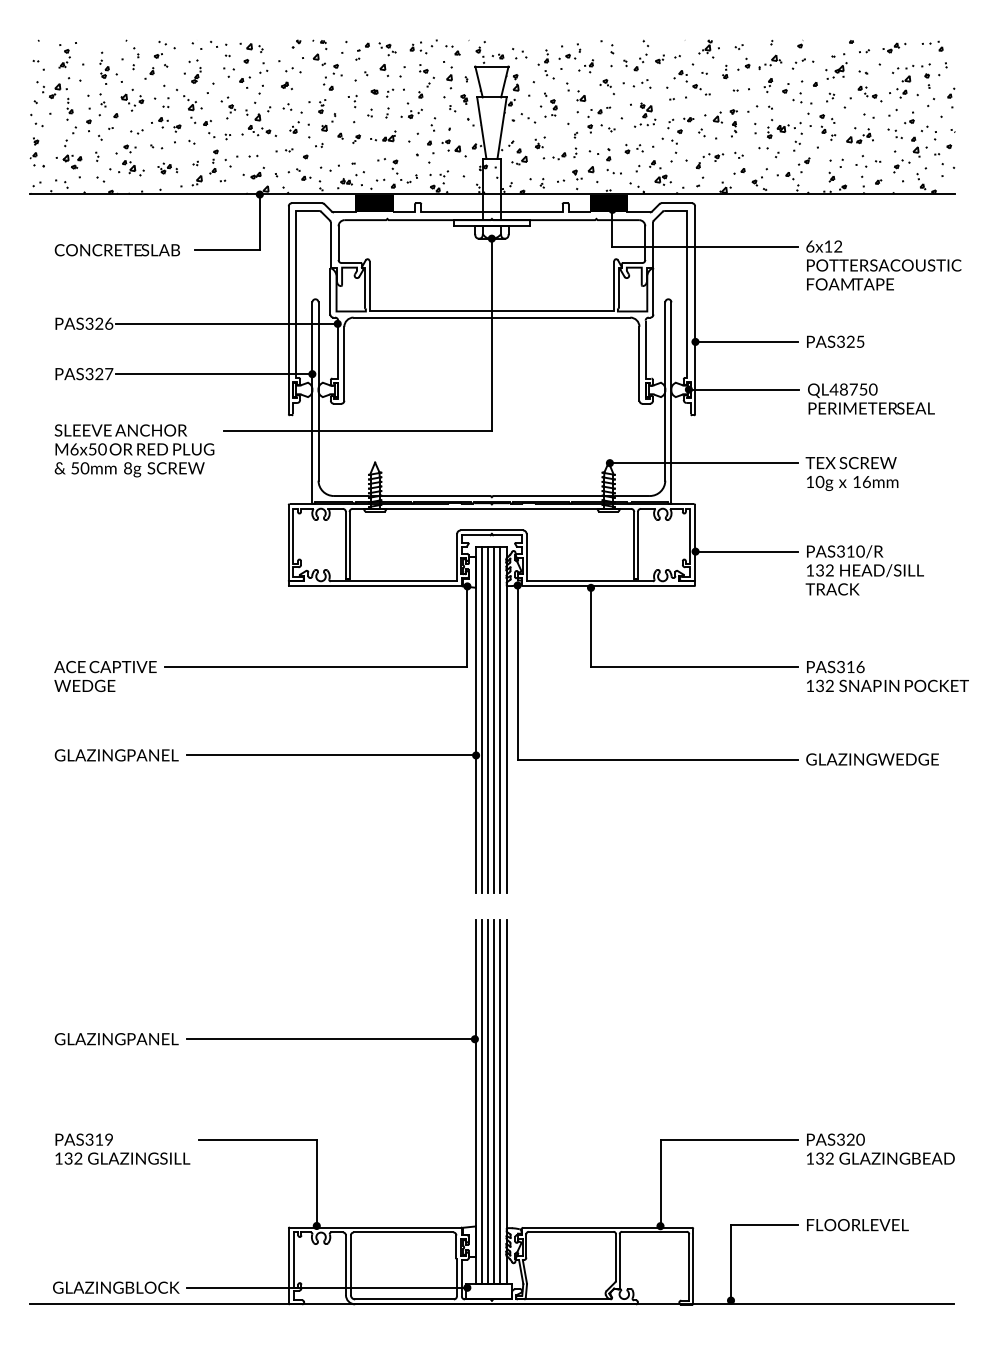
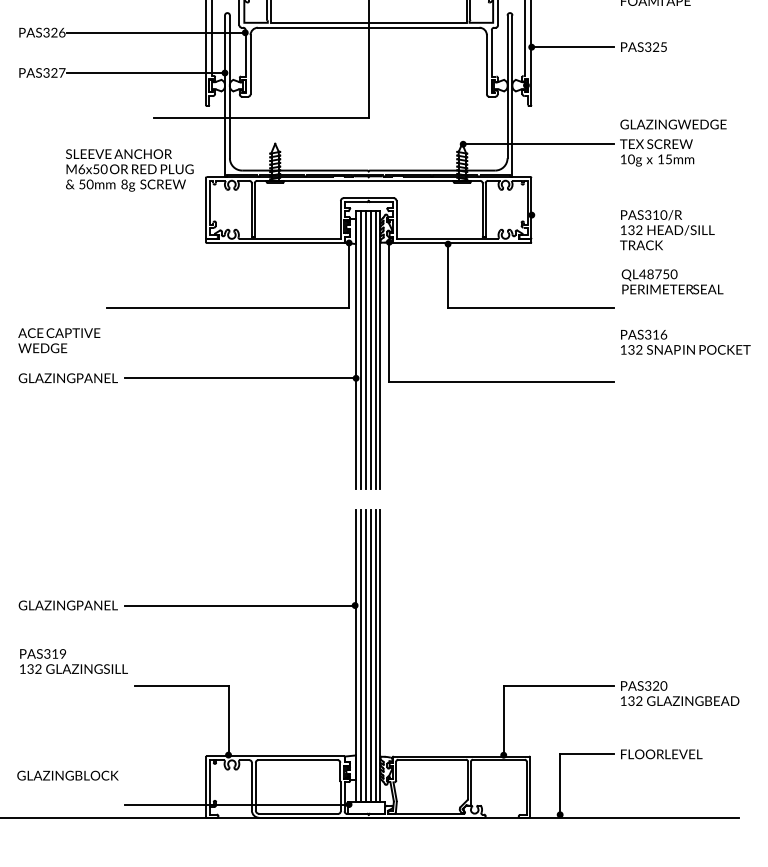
line: (743, 389) -> (570, 85), removed
text: (871, 398) -> (672, 281), moved
text: (134, 450) -> (129, 170), moved
text: (866, 481) -> (668, 158), 16mm -> 15mm
line: (746, 551) -> (572, 215), removed
text: (105, 676) -> (59, 340), moved
text: (887, 676) -> (685, 342), moved
text: (872, 759) -> (673, 124), moved
text: (122, 1148) -> (73, 661), moved
text: (116, 1287) -> (68, 775), moved

